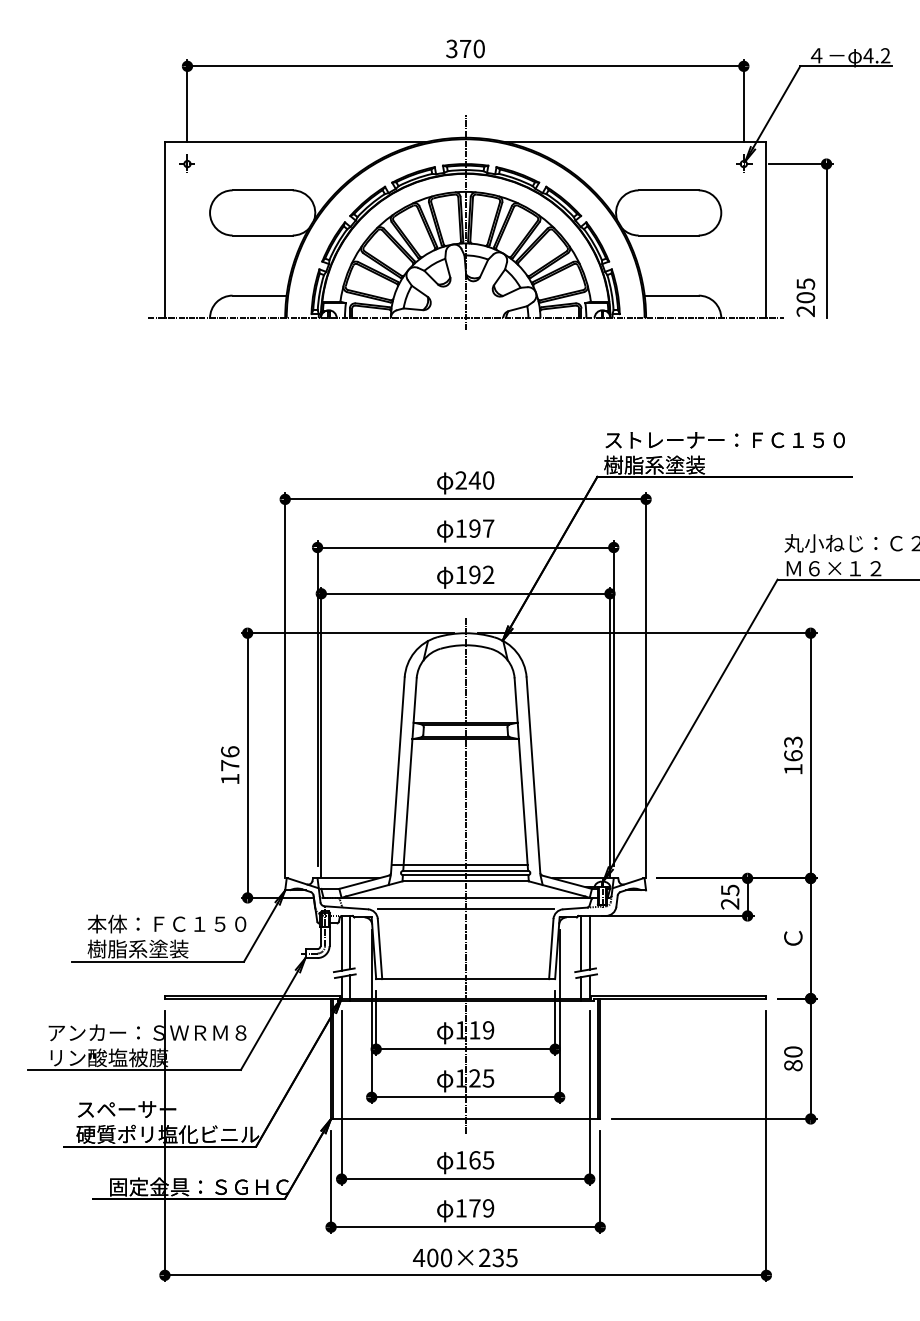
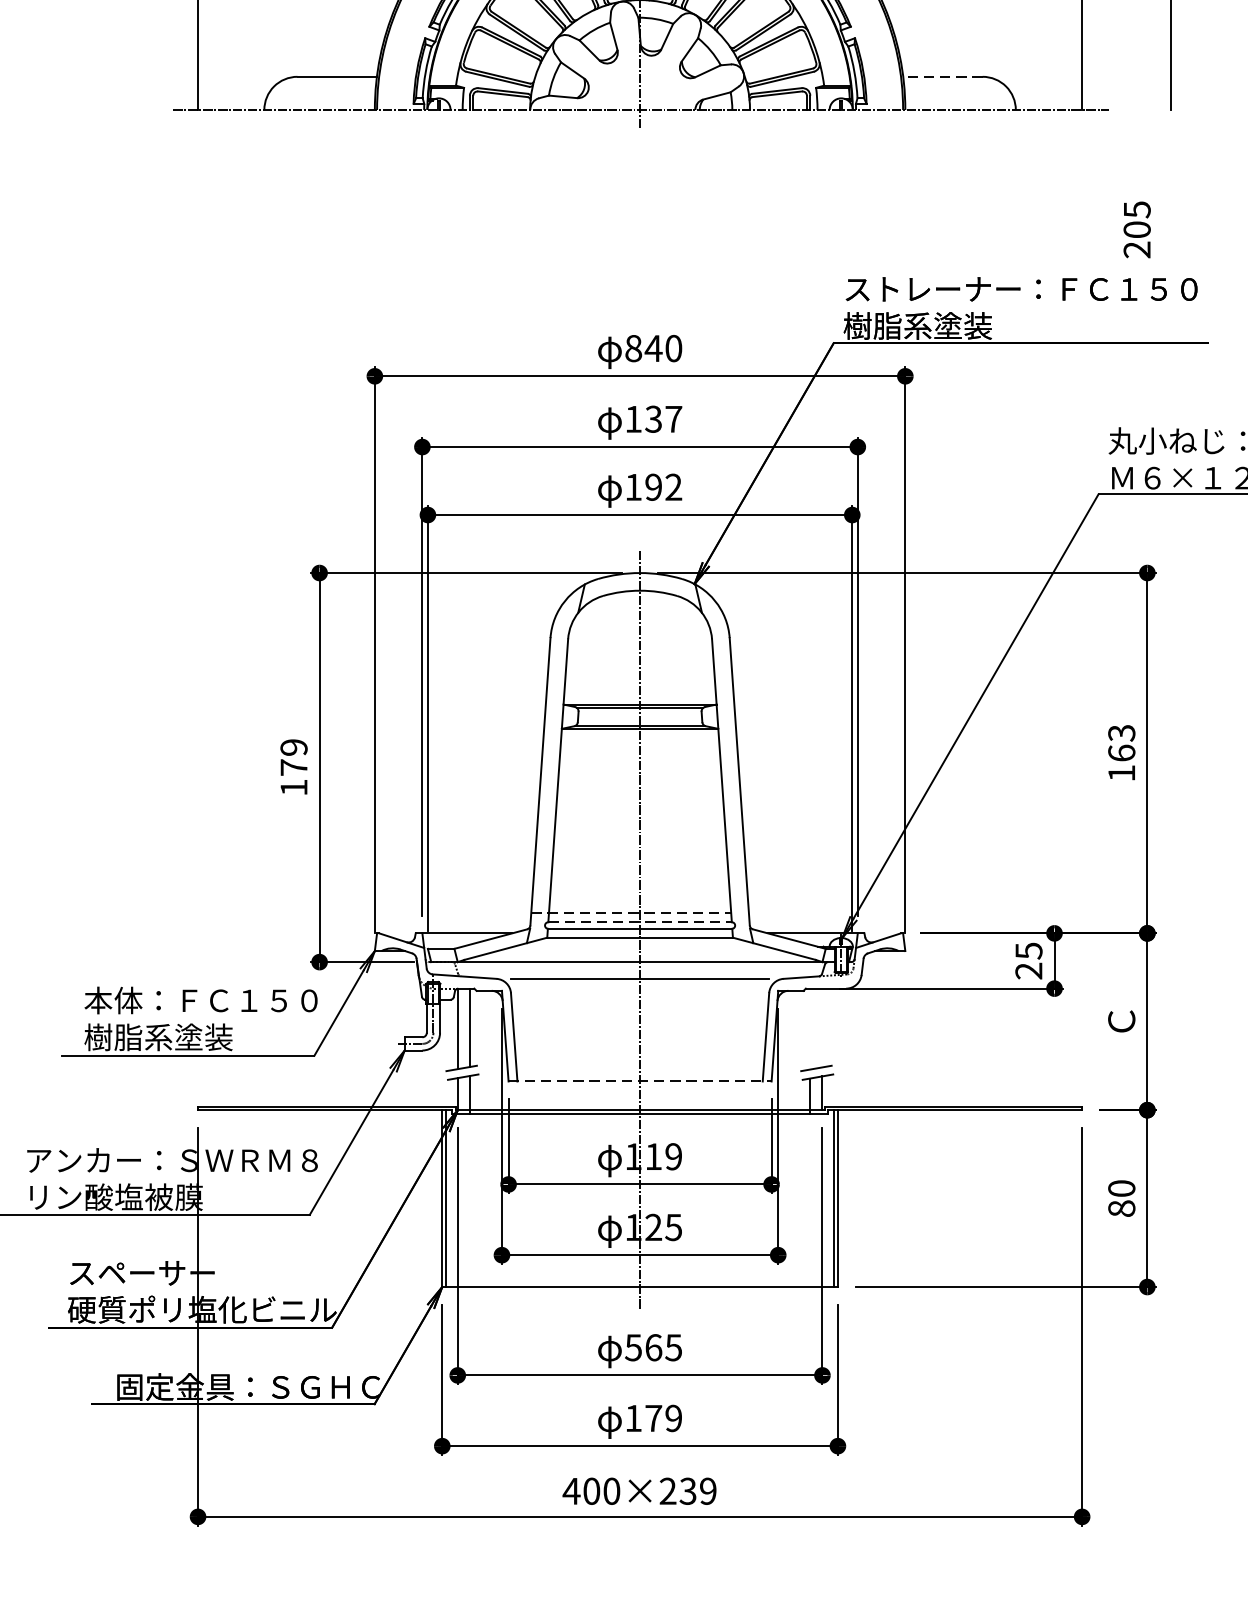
line: (671, 295) -> (942, 76), solid -> dashed
text: (805, 297) -> (1136, 229), moved
text: (460, 480) -> (632, 348), 240 -> 840
text: (474, 528) -> (653, 419), 197 -> 137
text: (230, 751) -> (294, 746), 176 -> 179
line: (460, 864) -> (632, 912), solid -> dashed
line: (466, 870) -> (641, 921), solid -> dashed
line: (589, 942) -> (822, 1027), removed
line: (581, 943) -> (810, 1029), removed
line: (466, 979) -> (641, 1082), solid -> dashed
text: (460, 1160) -> (632, 1348), 165 -> 565
text: (511, 1257) -> (707, 1490), 400×235 -> 400×239

